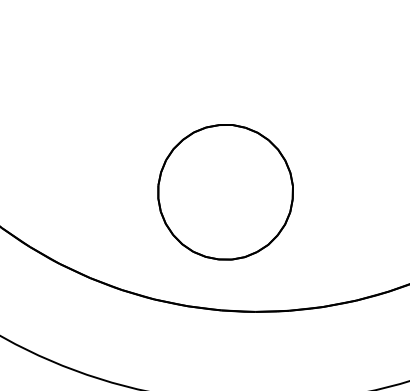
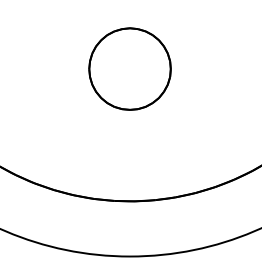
part: (224, 191) -> (129, 68), moved

